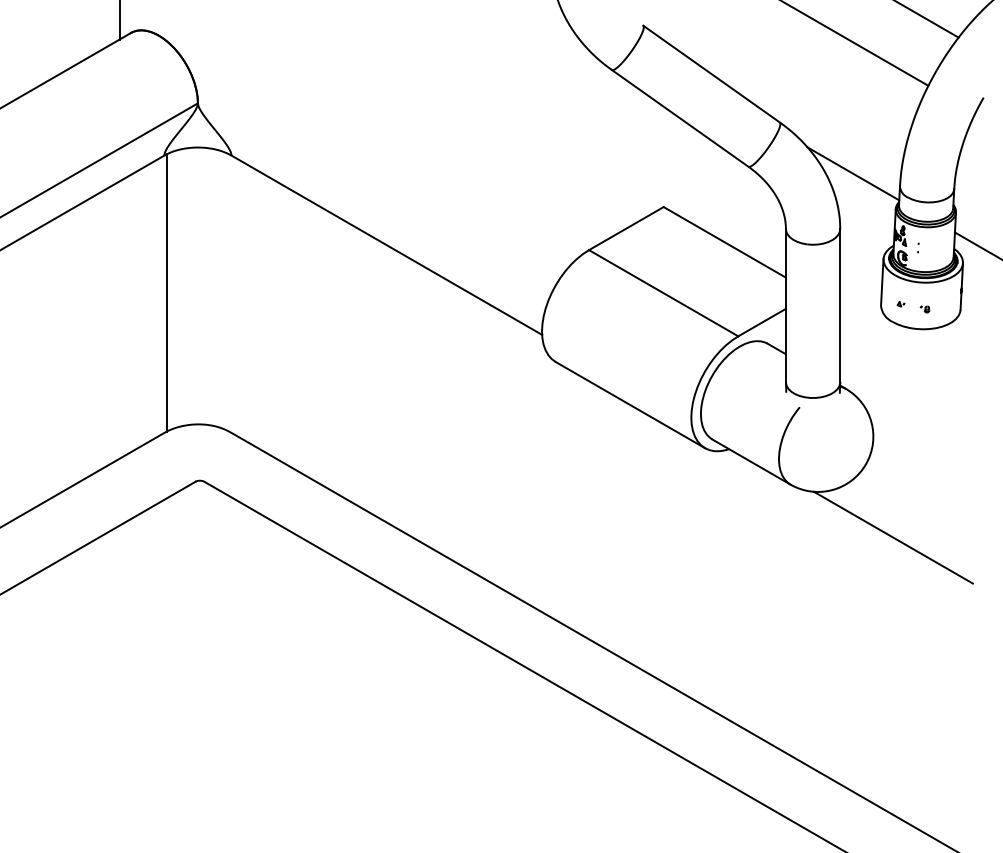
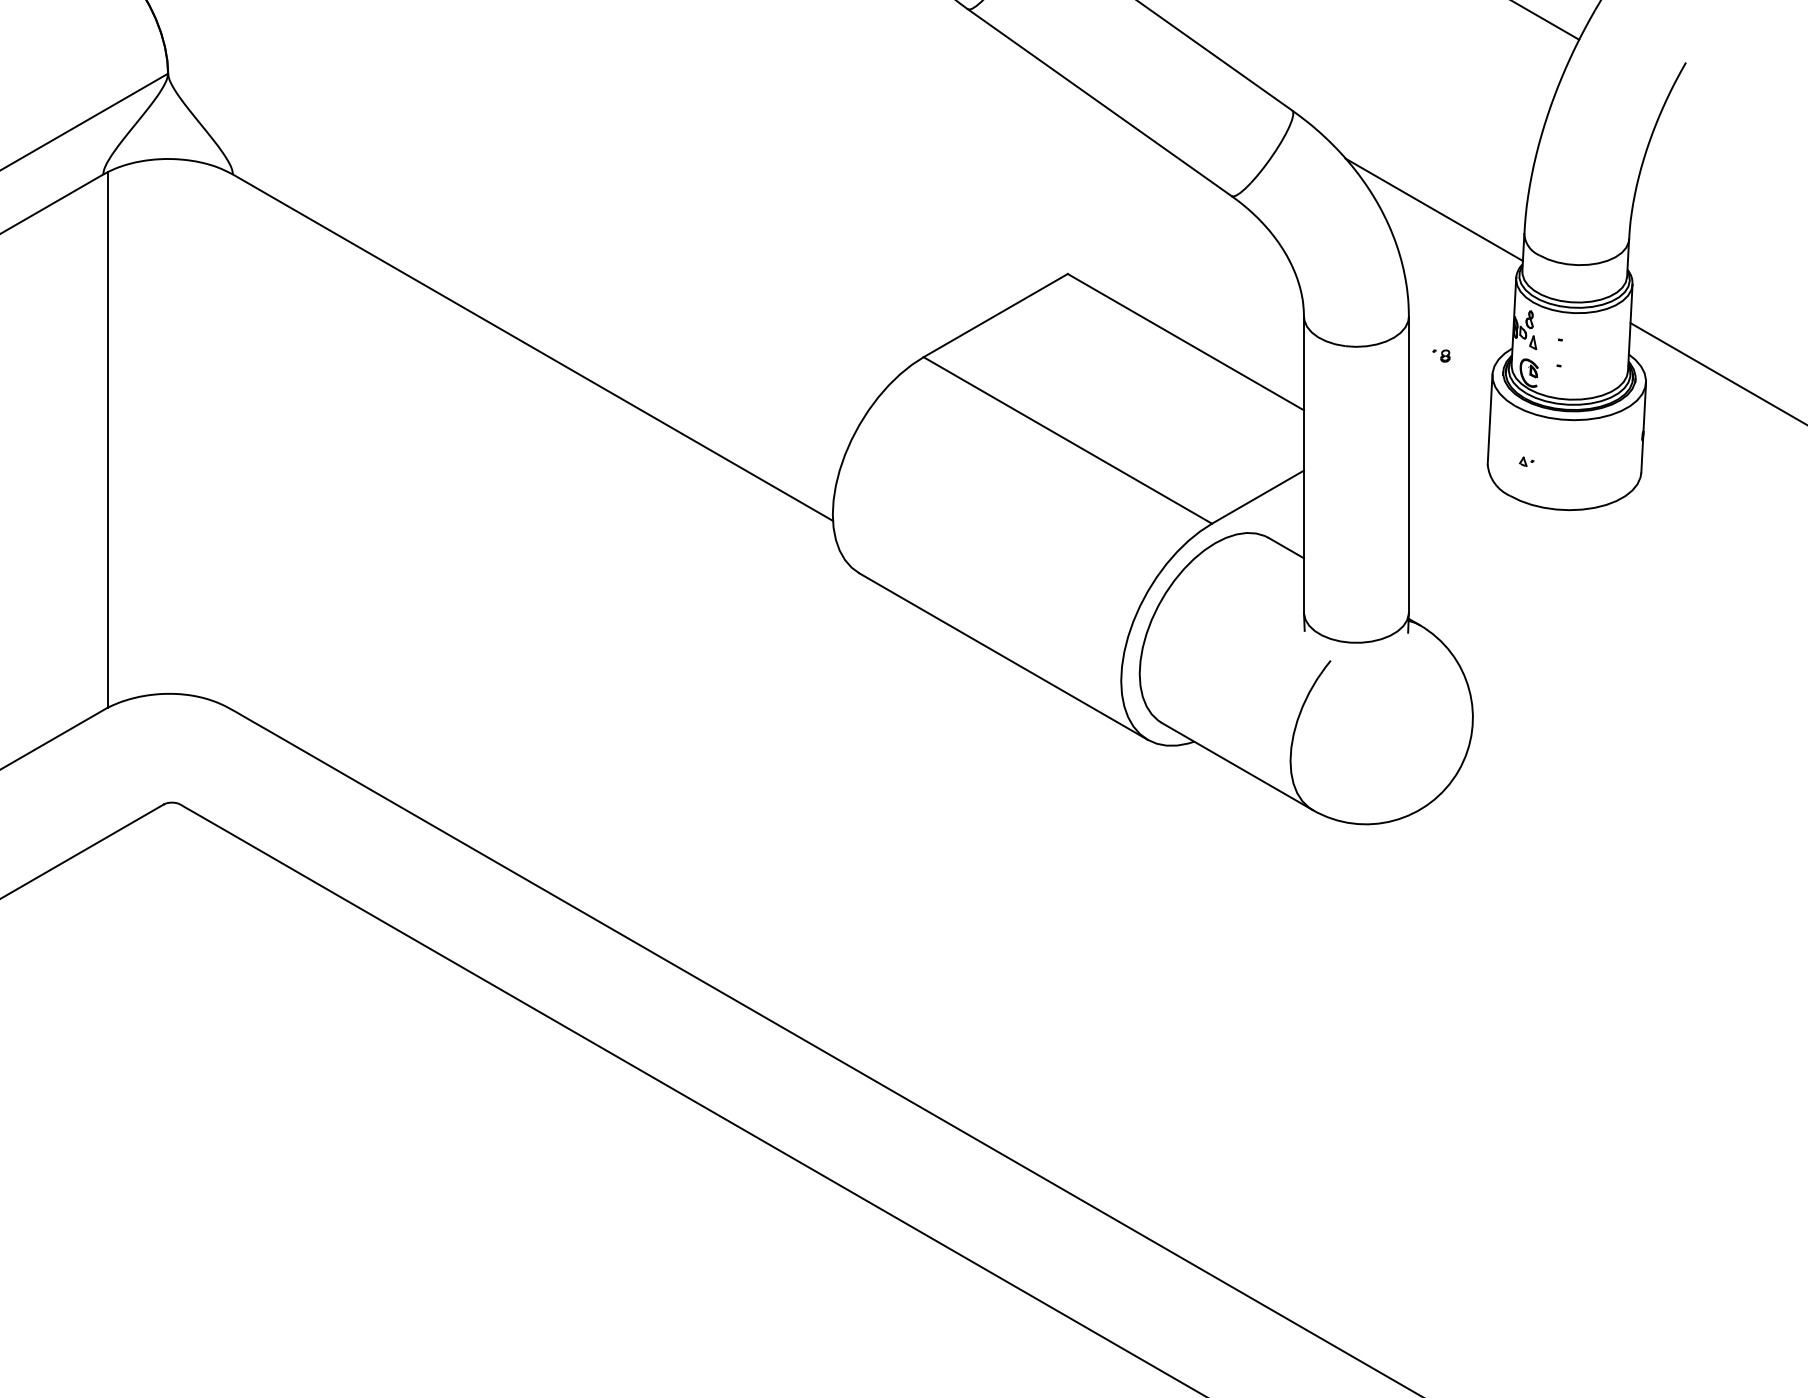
part: (918, 247) -> (1560, 352), size x1.6
part: (924, 309) -> (1440, 355), moved
line: (892, 537) -> (1509, 912), removed

